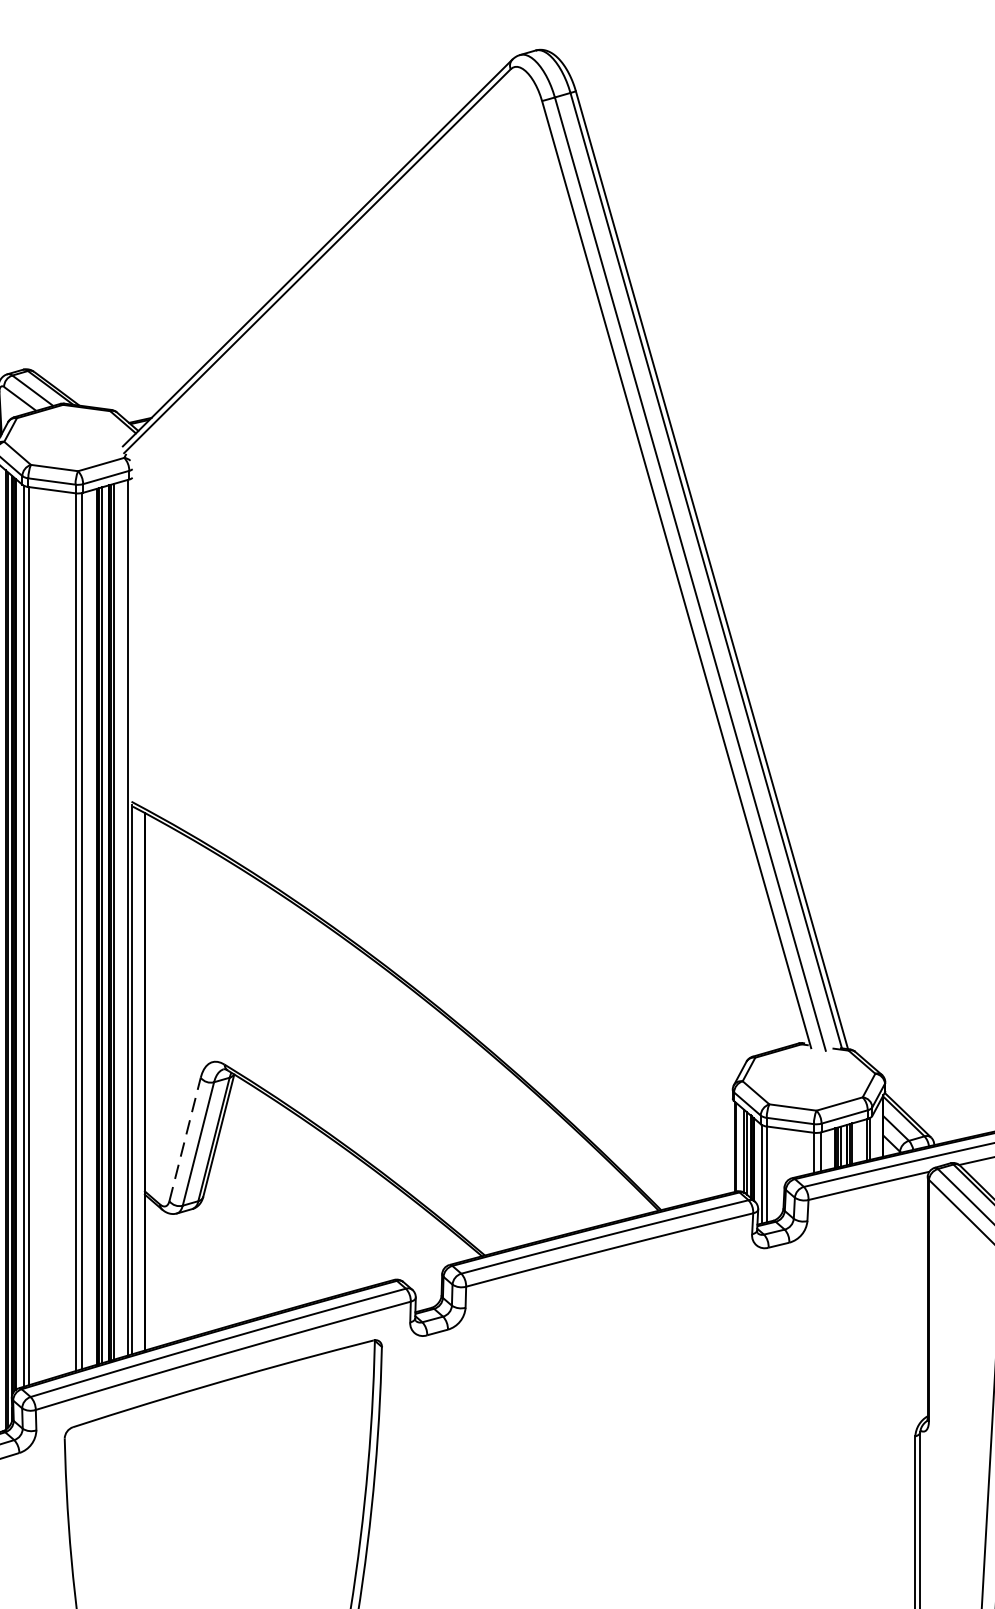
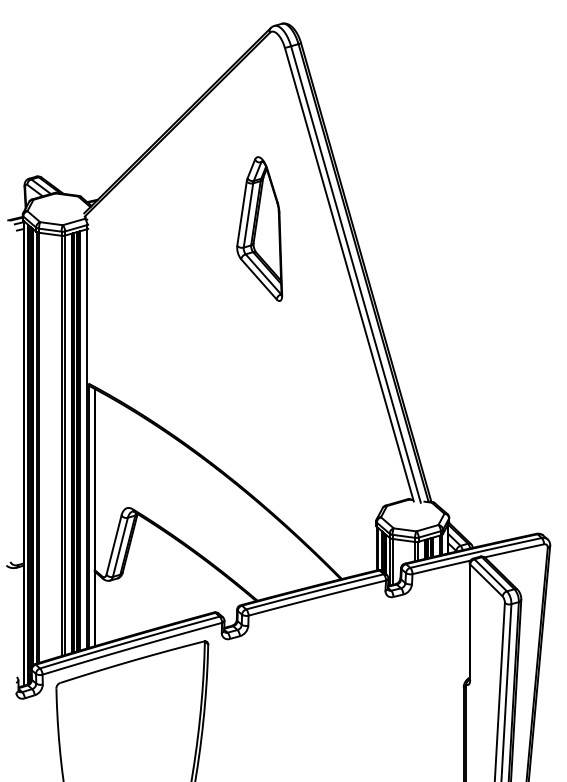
part: (488, 478) -> (259, 228), added
line: (186, 1138) -> (114, 544), dashed -> solid

